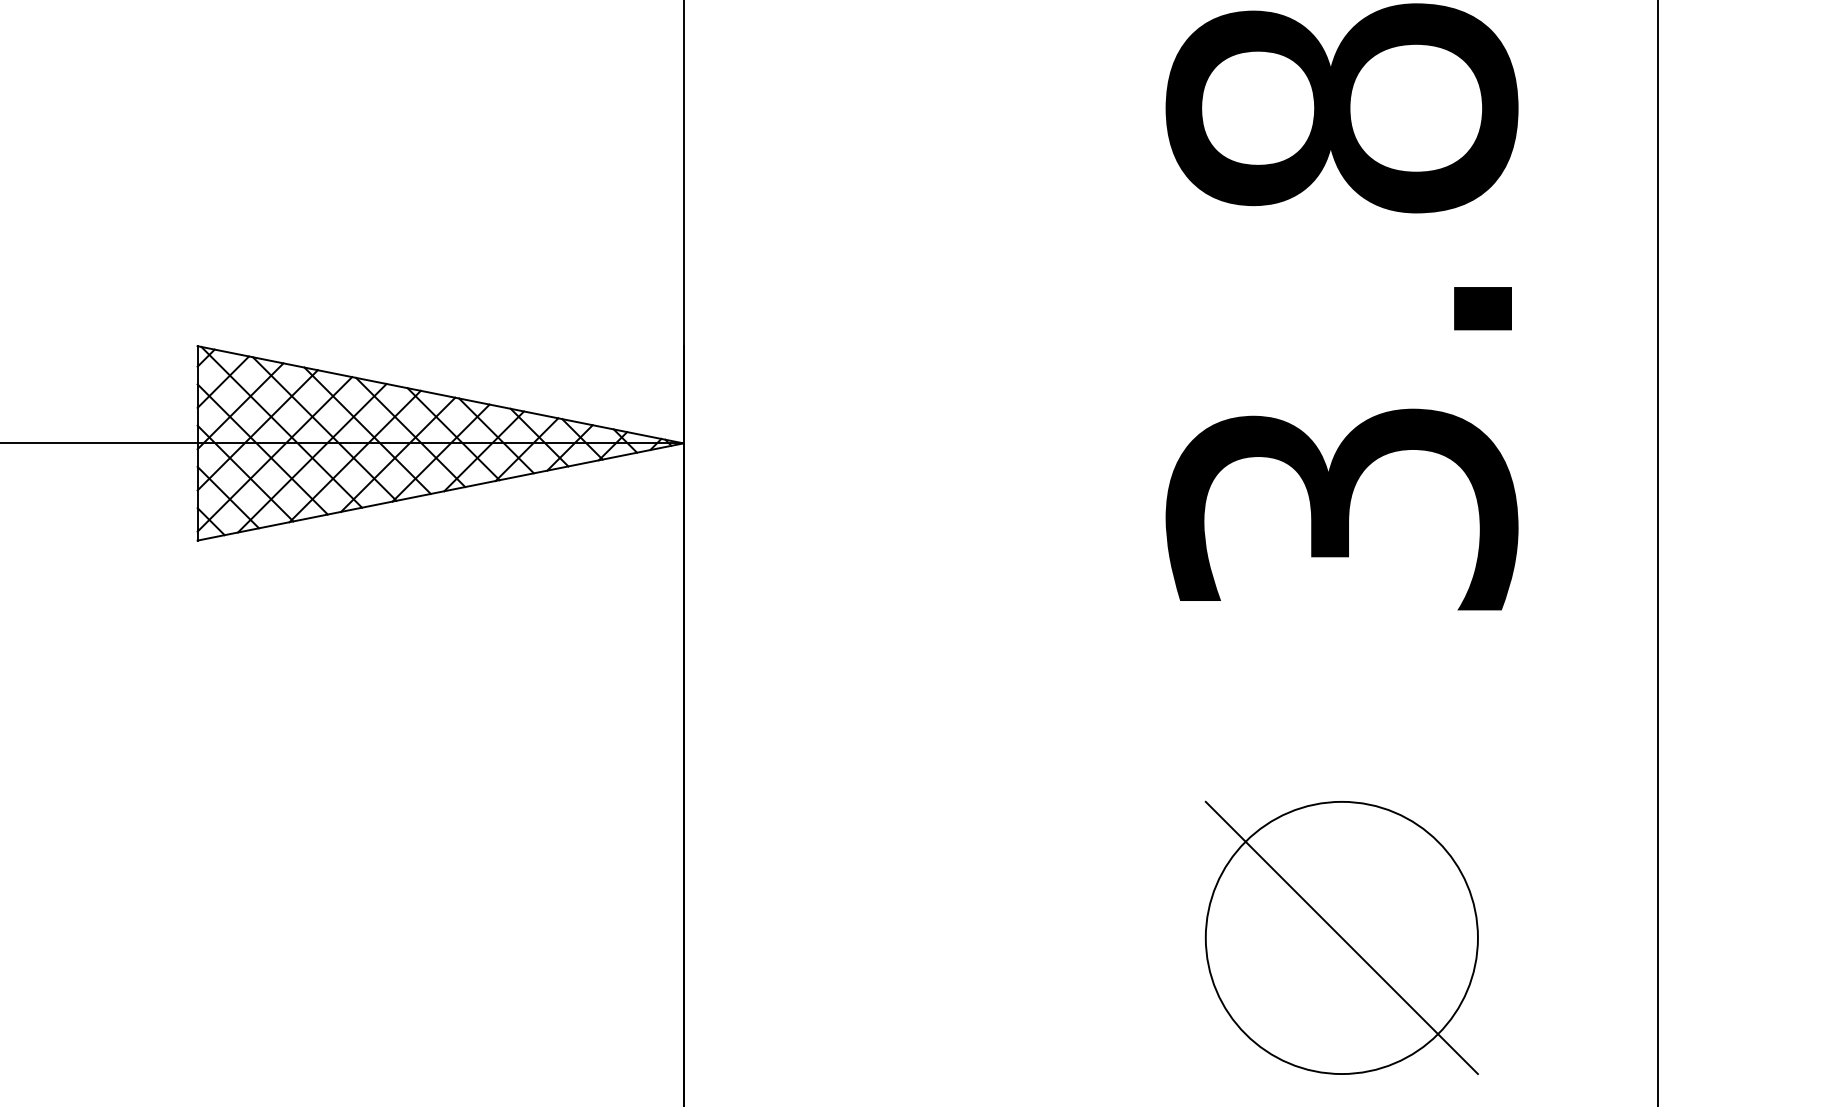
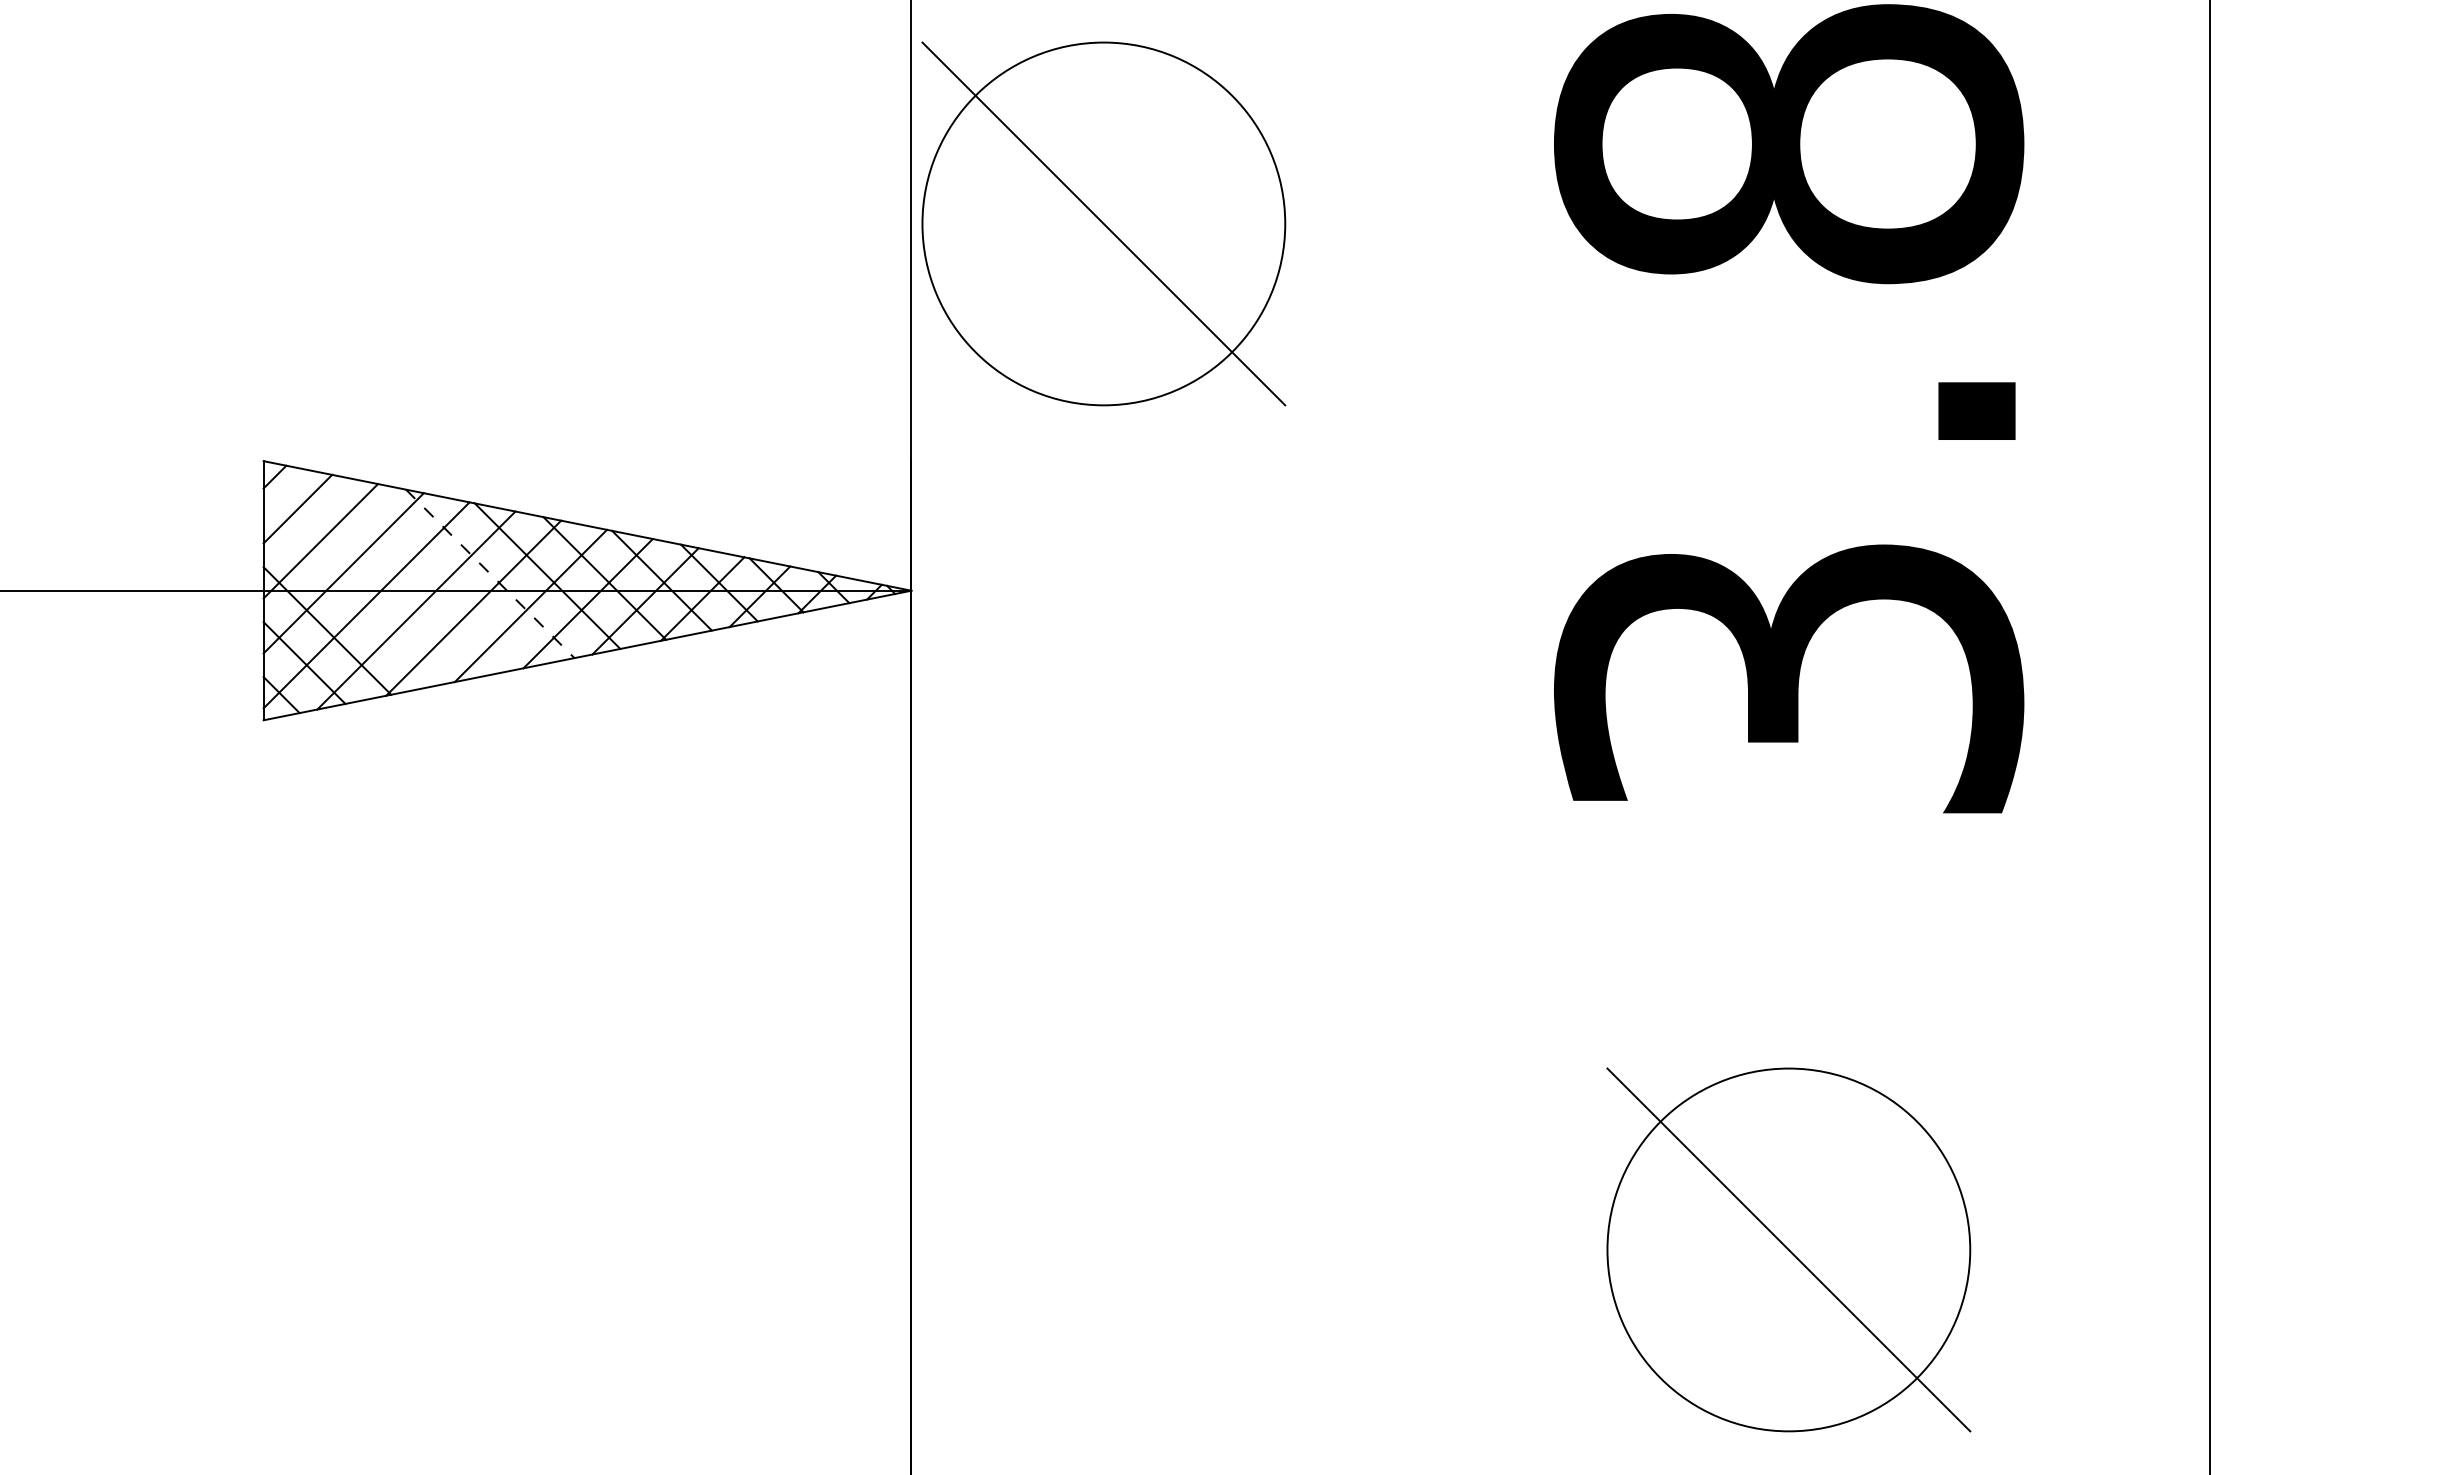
part: (827, 167) -> (1103, 223), added
line: (281, 427) -> (375, 569), removed
line: (324, 428) -> (432, 571), removed
line: (367, 431) -> (490, 574), solid -> dashed
line: (262, 449) -> (350, 598), removed

